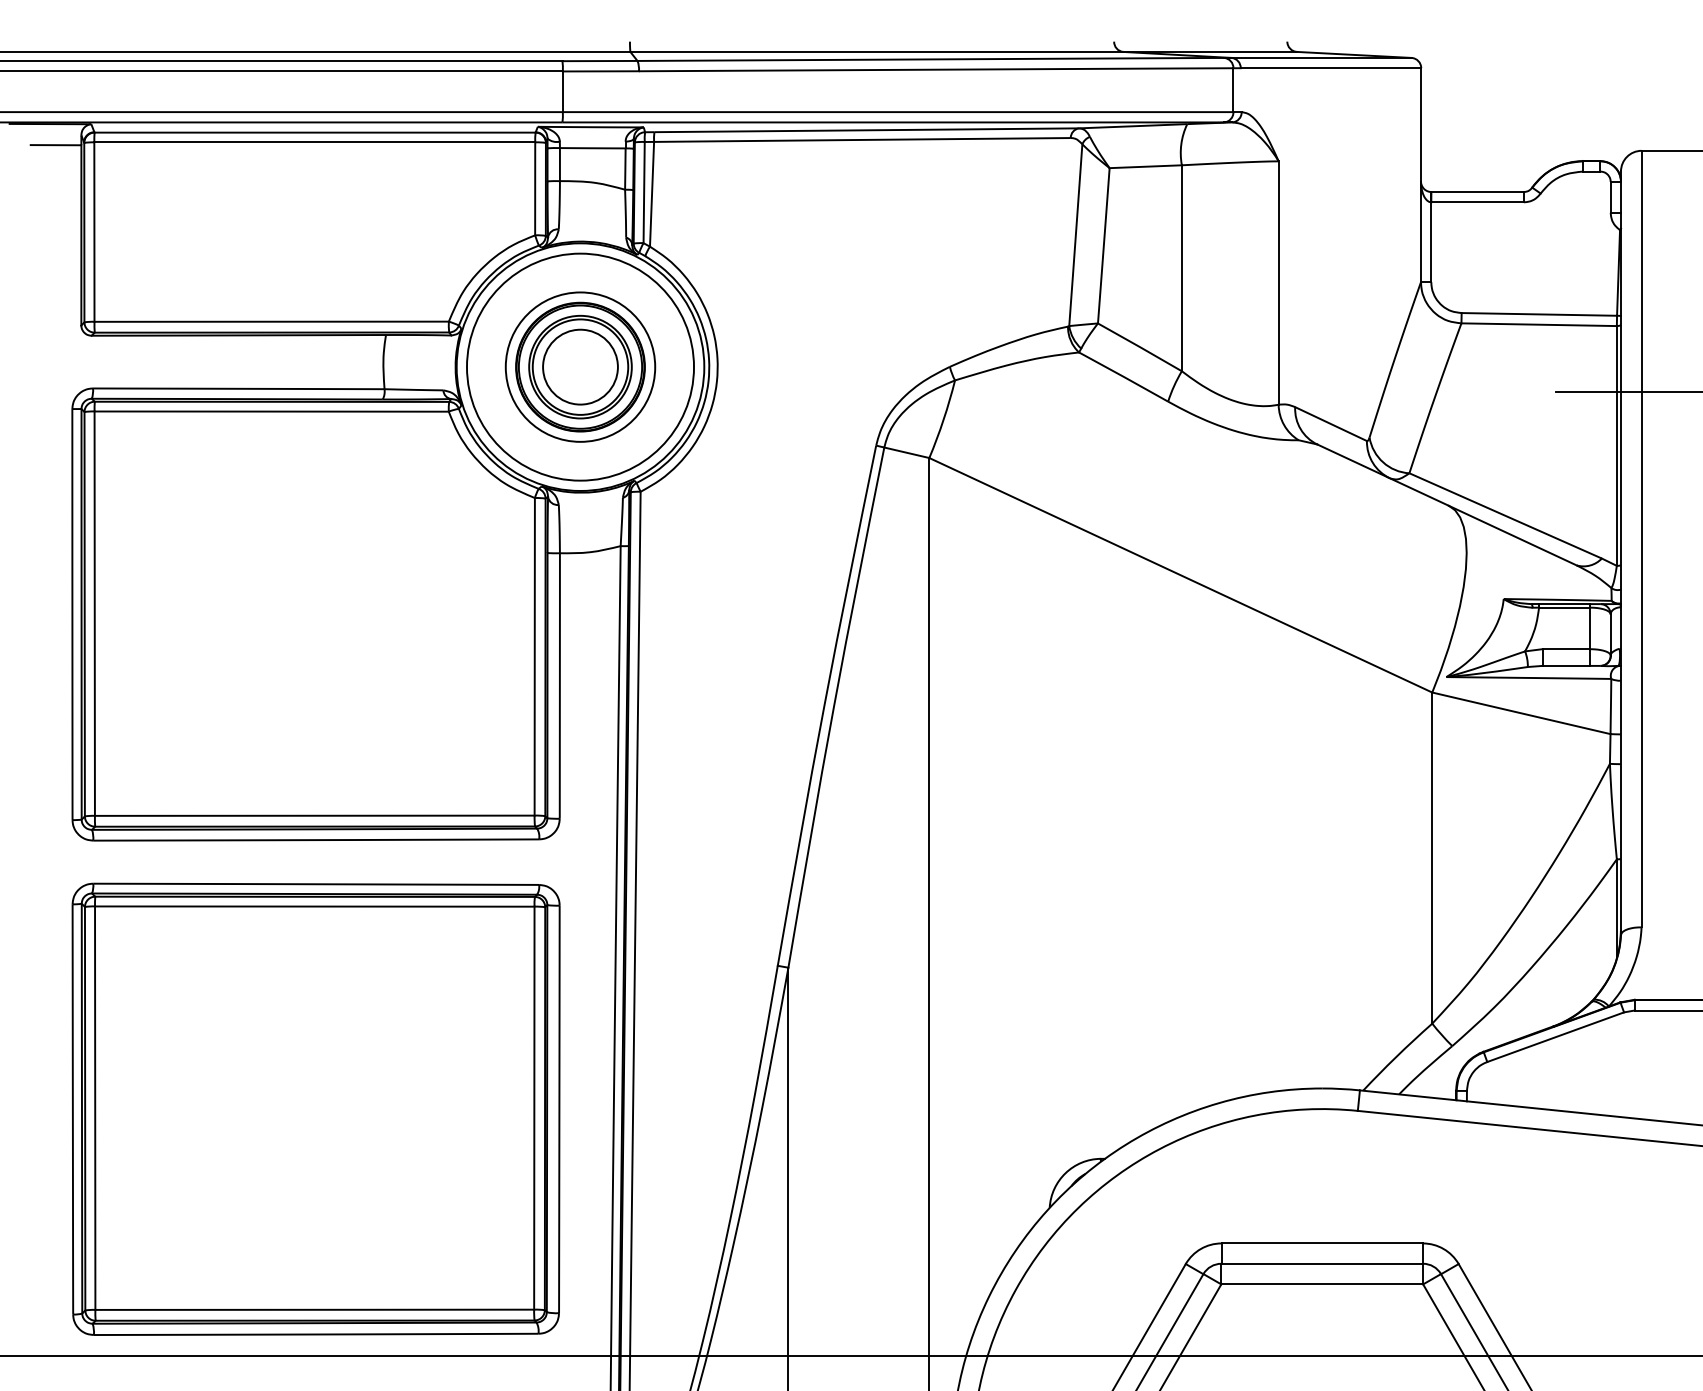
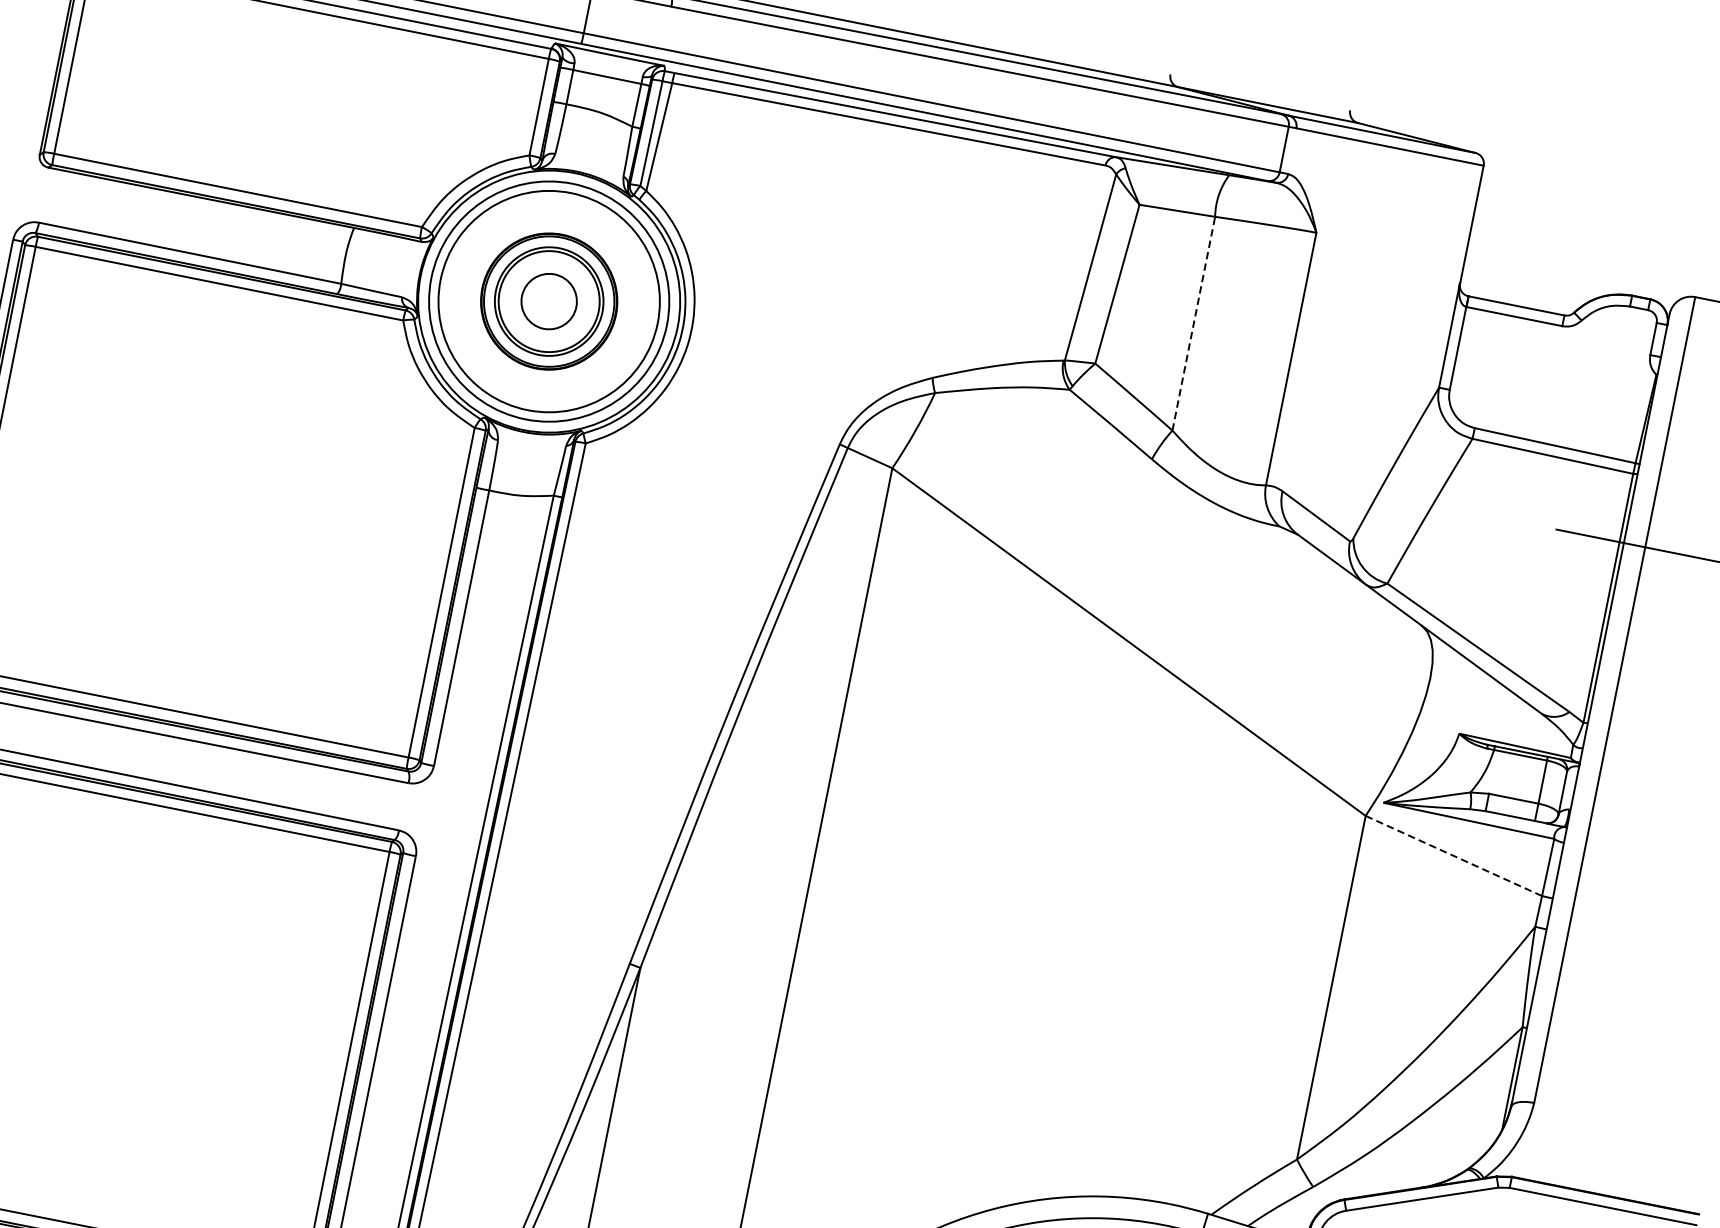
line: (1181, 268) -> (1193, 323), solid -> dashed
circle: (580, 366) -> (549, 300), size x0.7
circle: (580, 366) -> (549, 300), size x1.4
line: (1521, 713) -> (1453, 856), solid -> dashed

